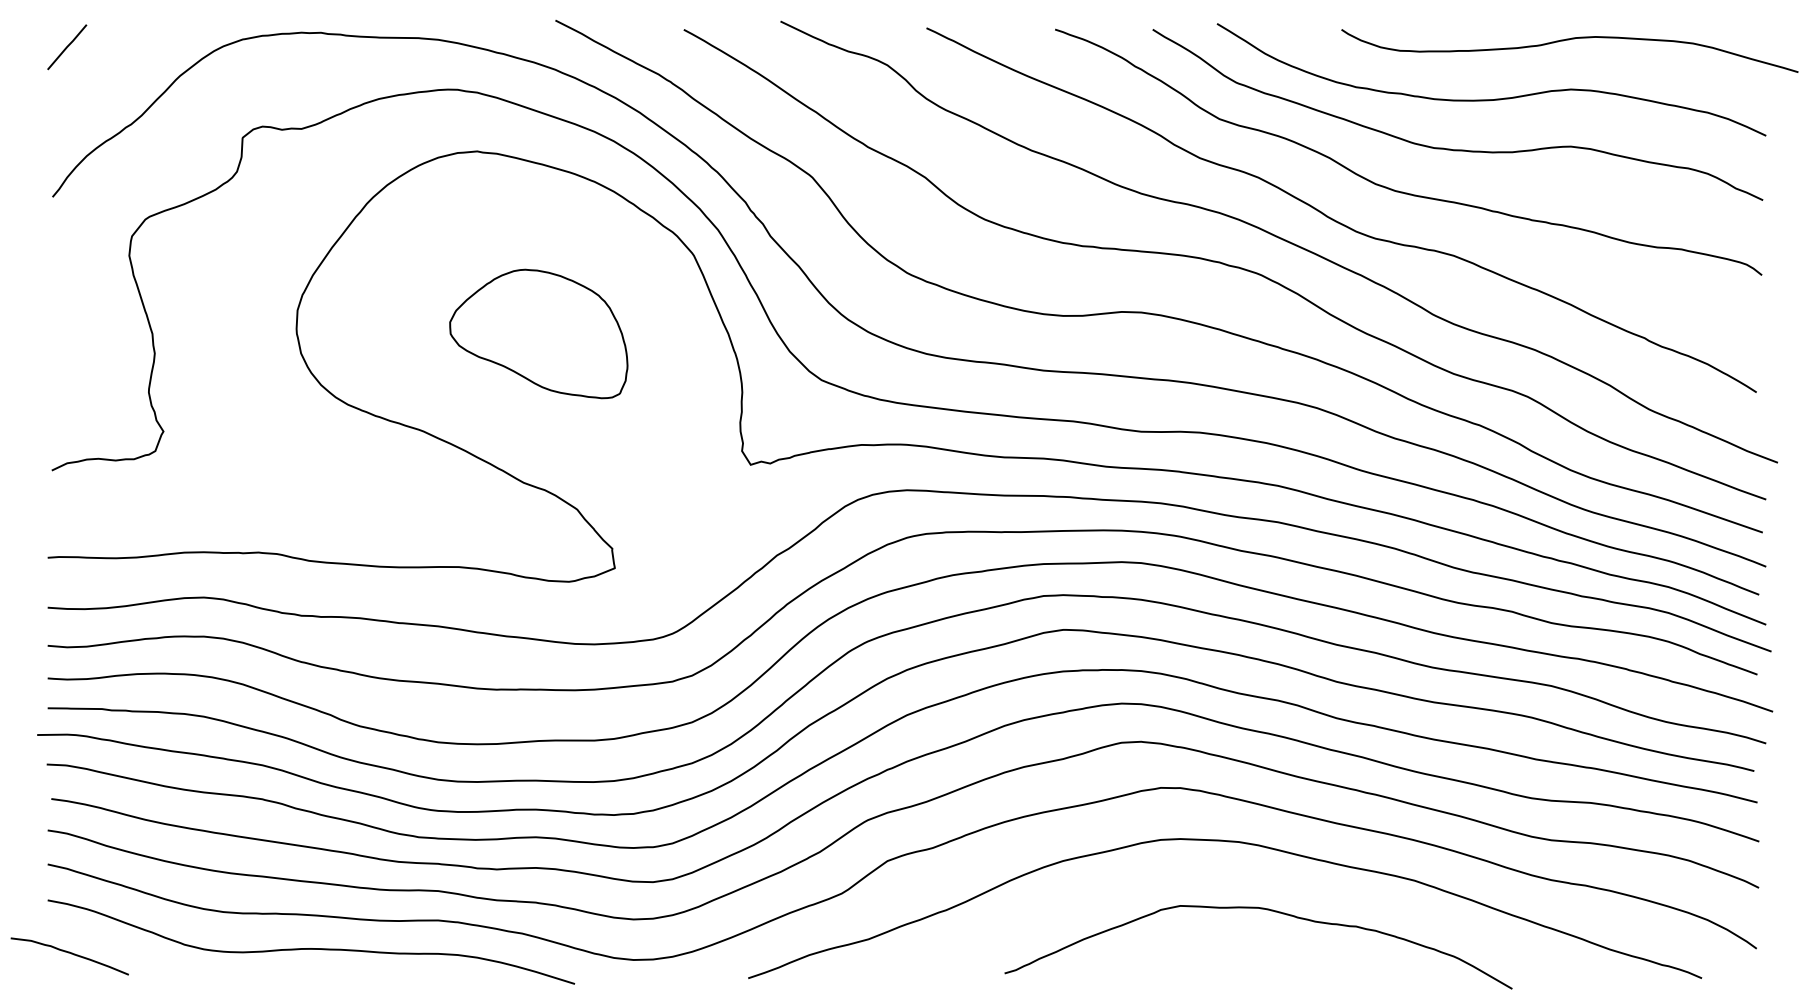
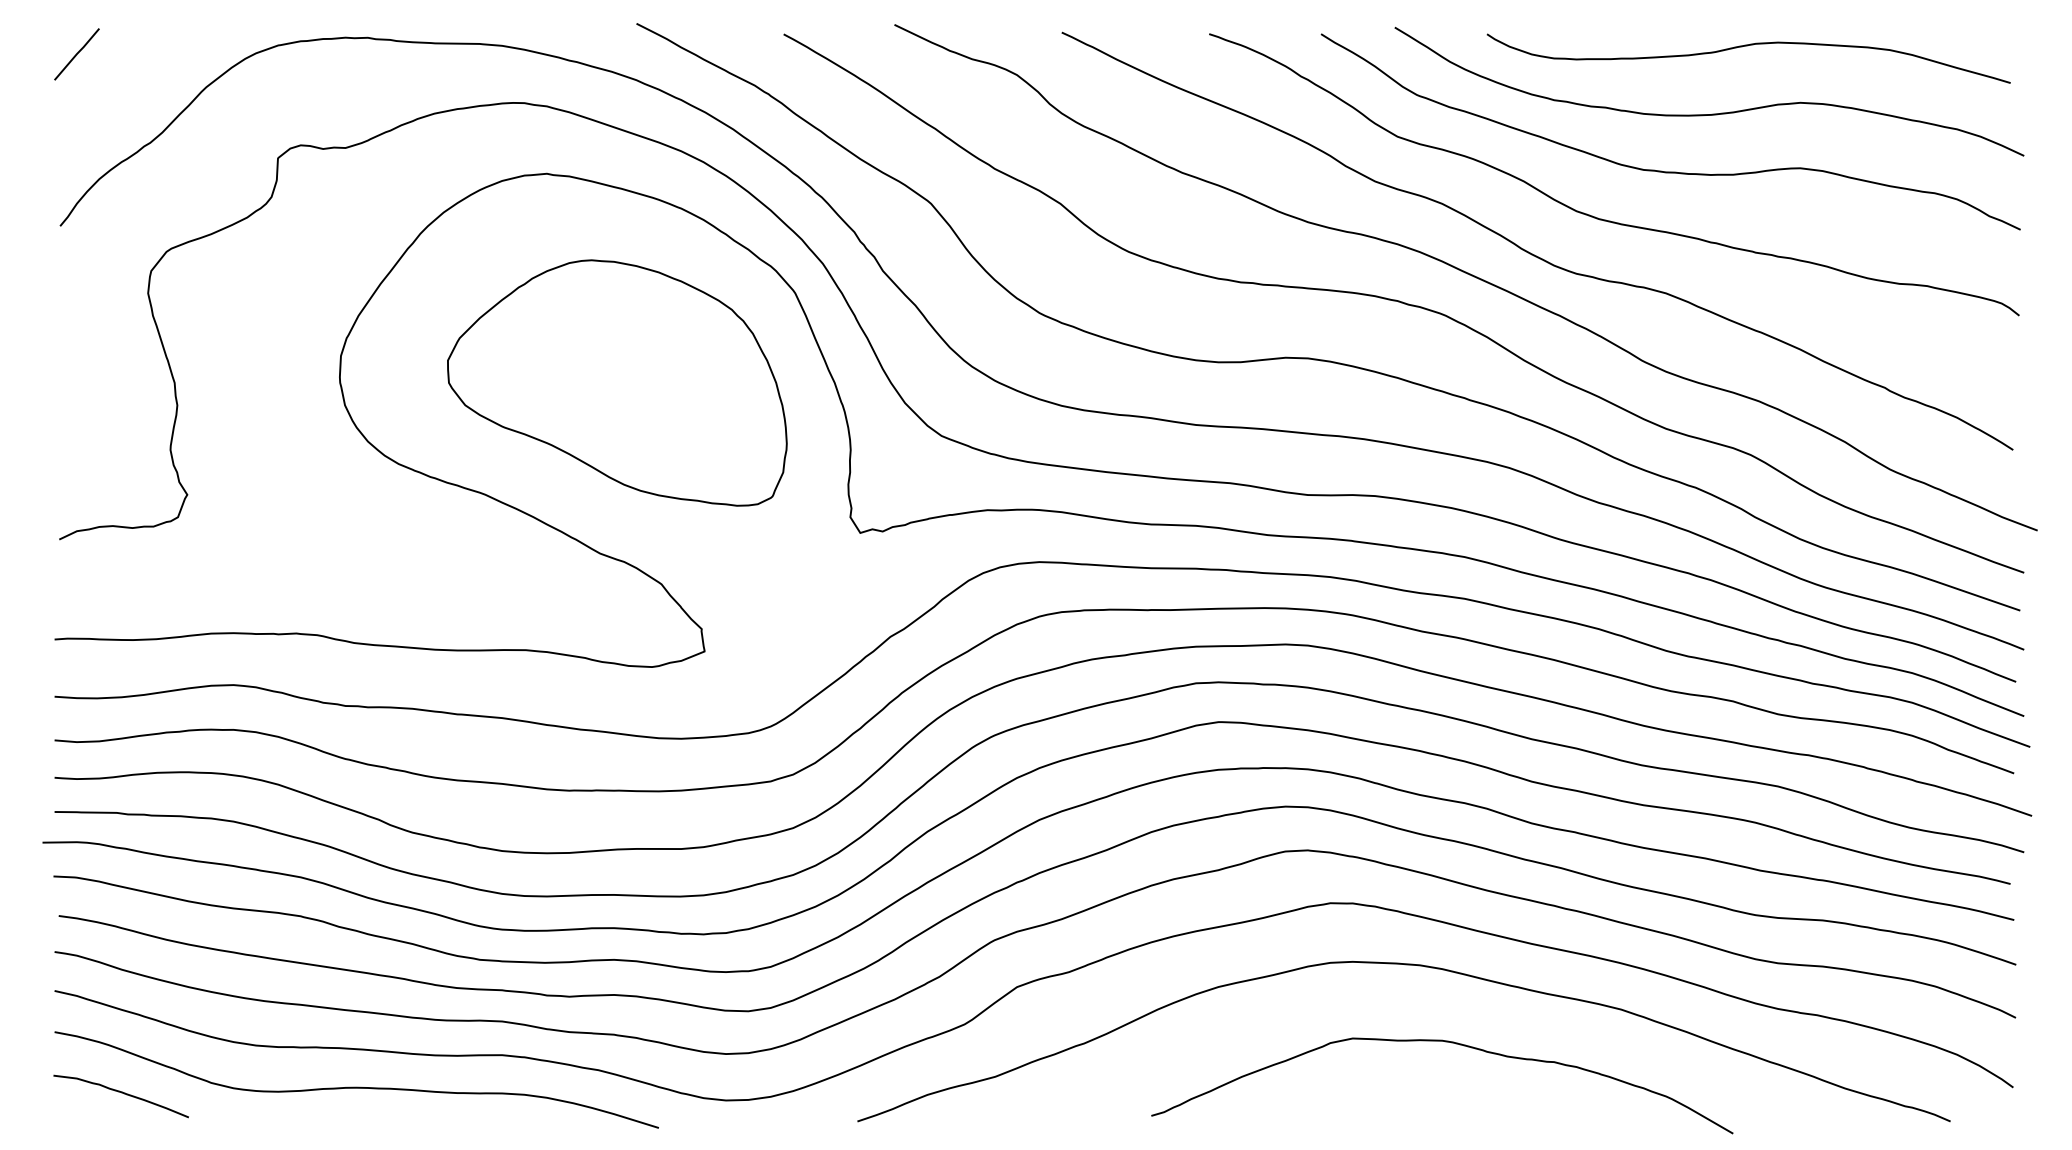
curve: (1569, 40) -> (1748, 46), moved
part: (538, 333) -> (617, 382), size x1.67
curve: (71, 954) -> (123, 1094), moved

